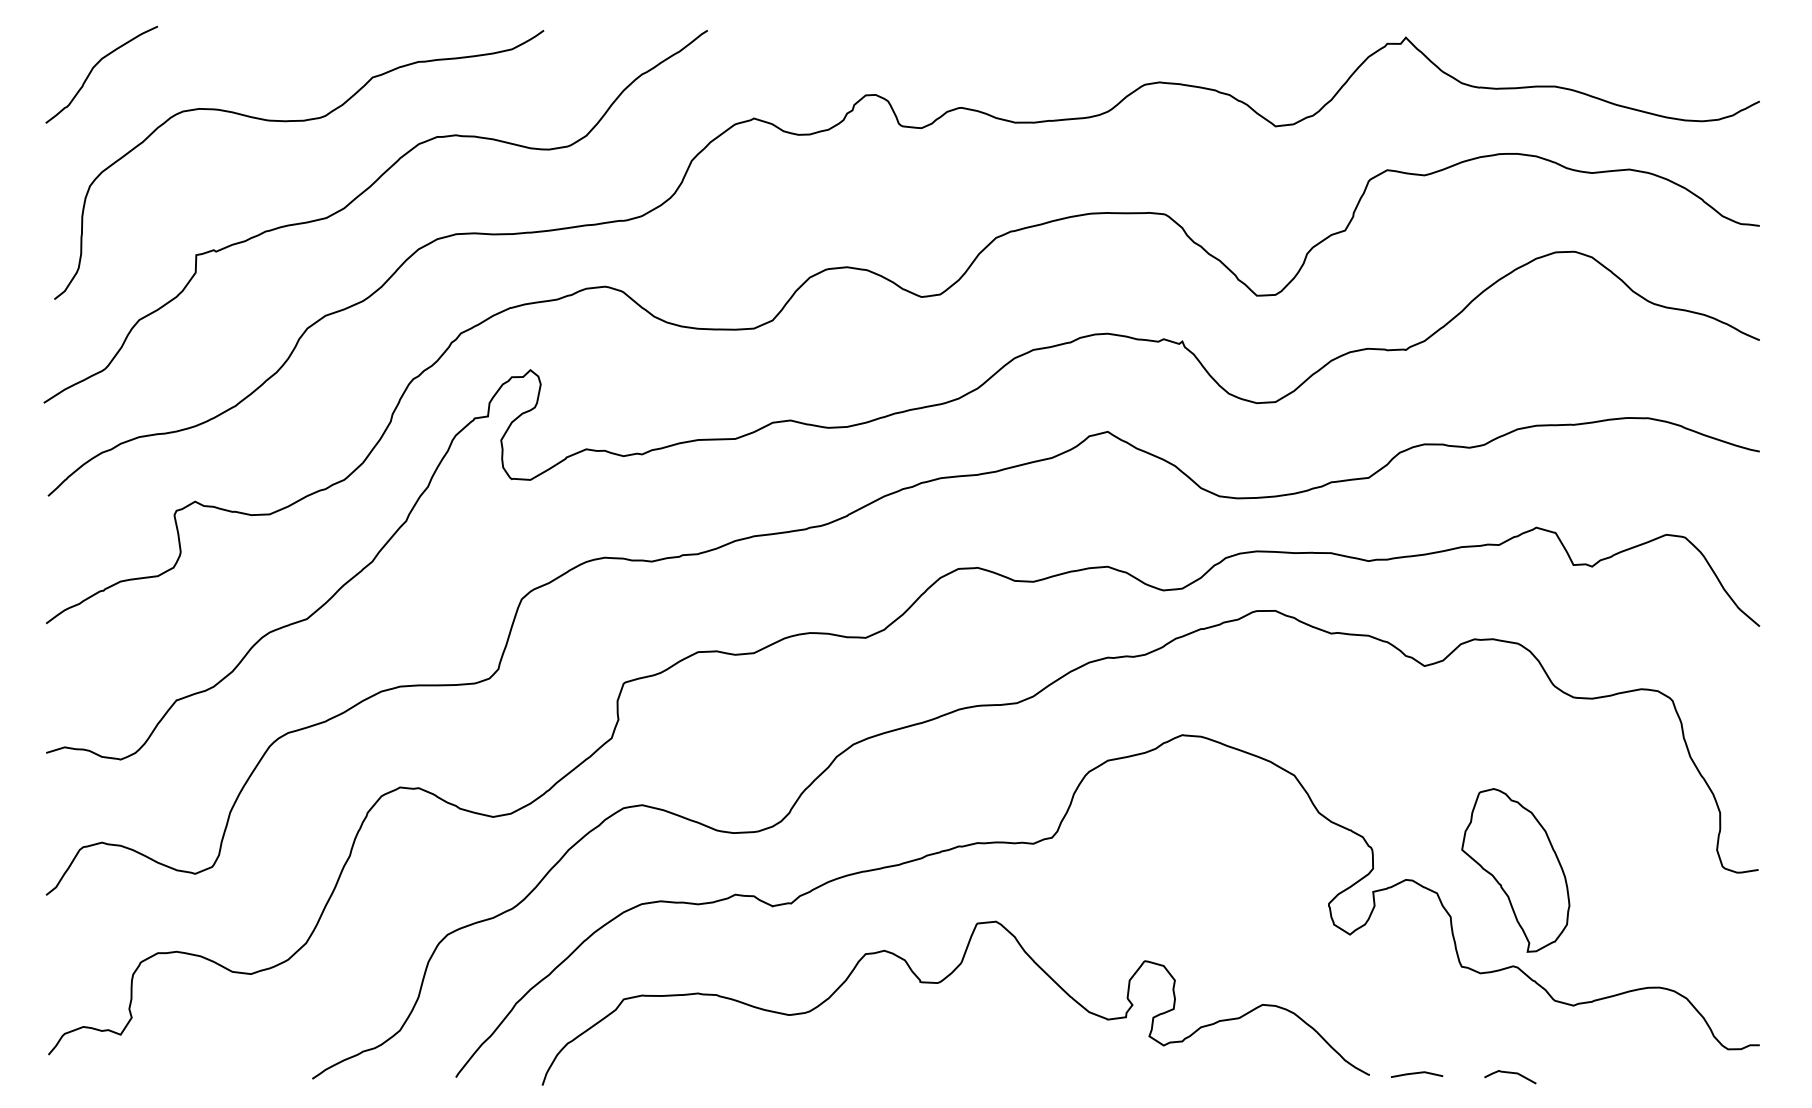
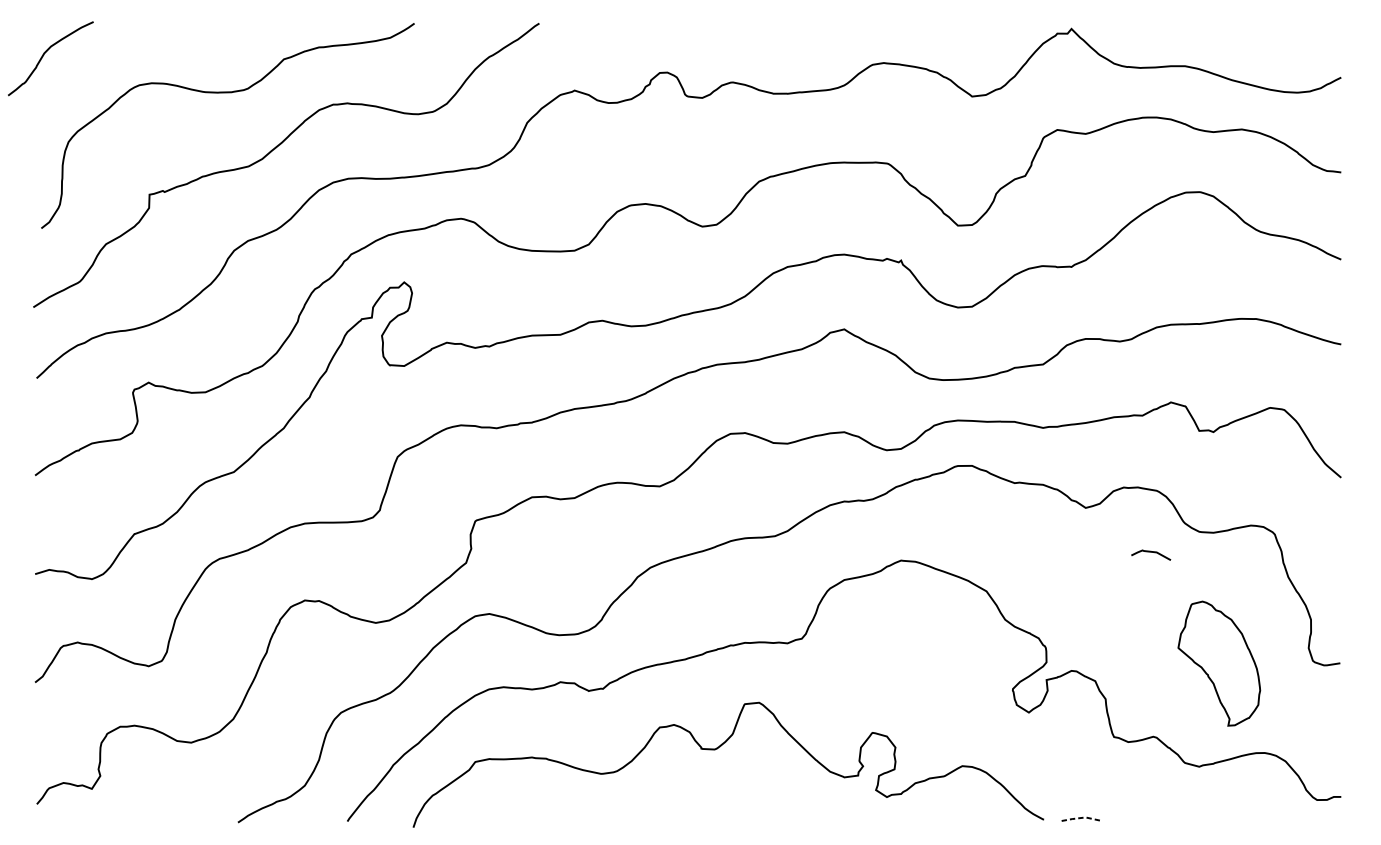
curve: (93, 69) -> (44, 54), moved
part: (1515, 870) -> (1219, 663), moved
line: (1417, 1073) -> (1080, 818), solid -> dashed
curve: (1510, 1073) -> (1151, 552), moved

